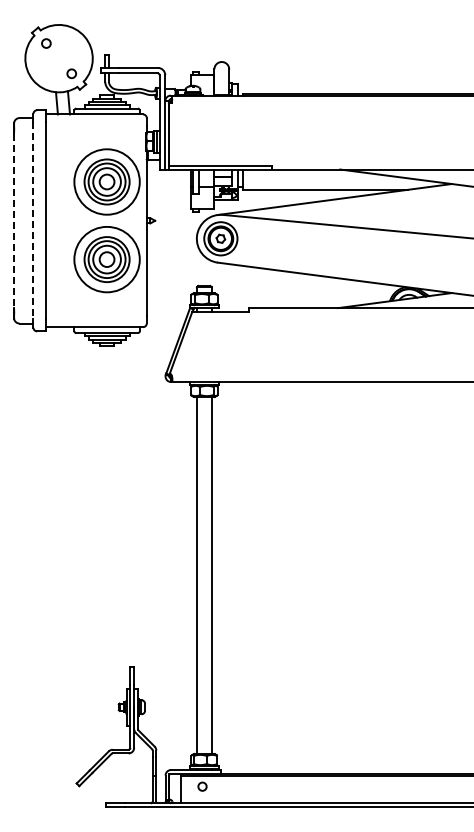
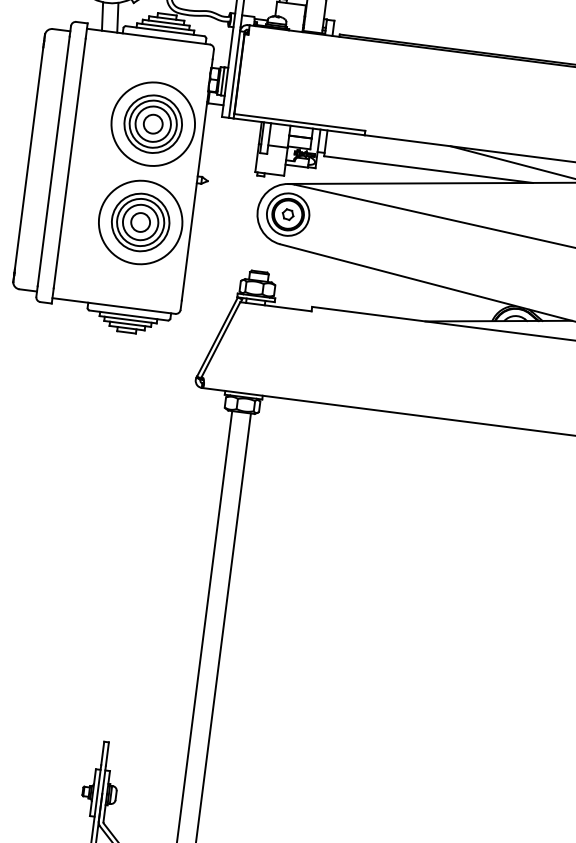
line: (33, 220) -> (53, 161), dashed -> solid
line: (14, 221) -> (29, 159), dashed -> solid

